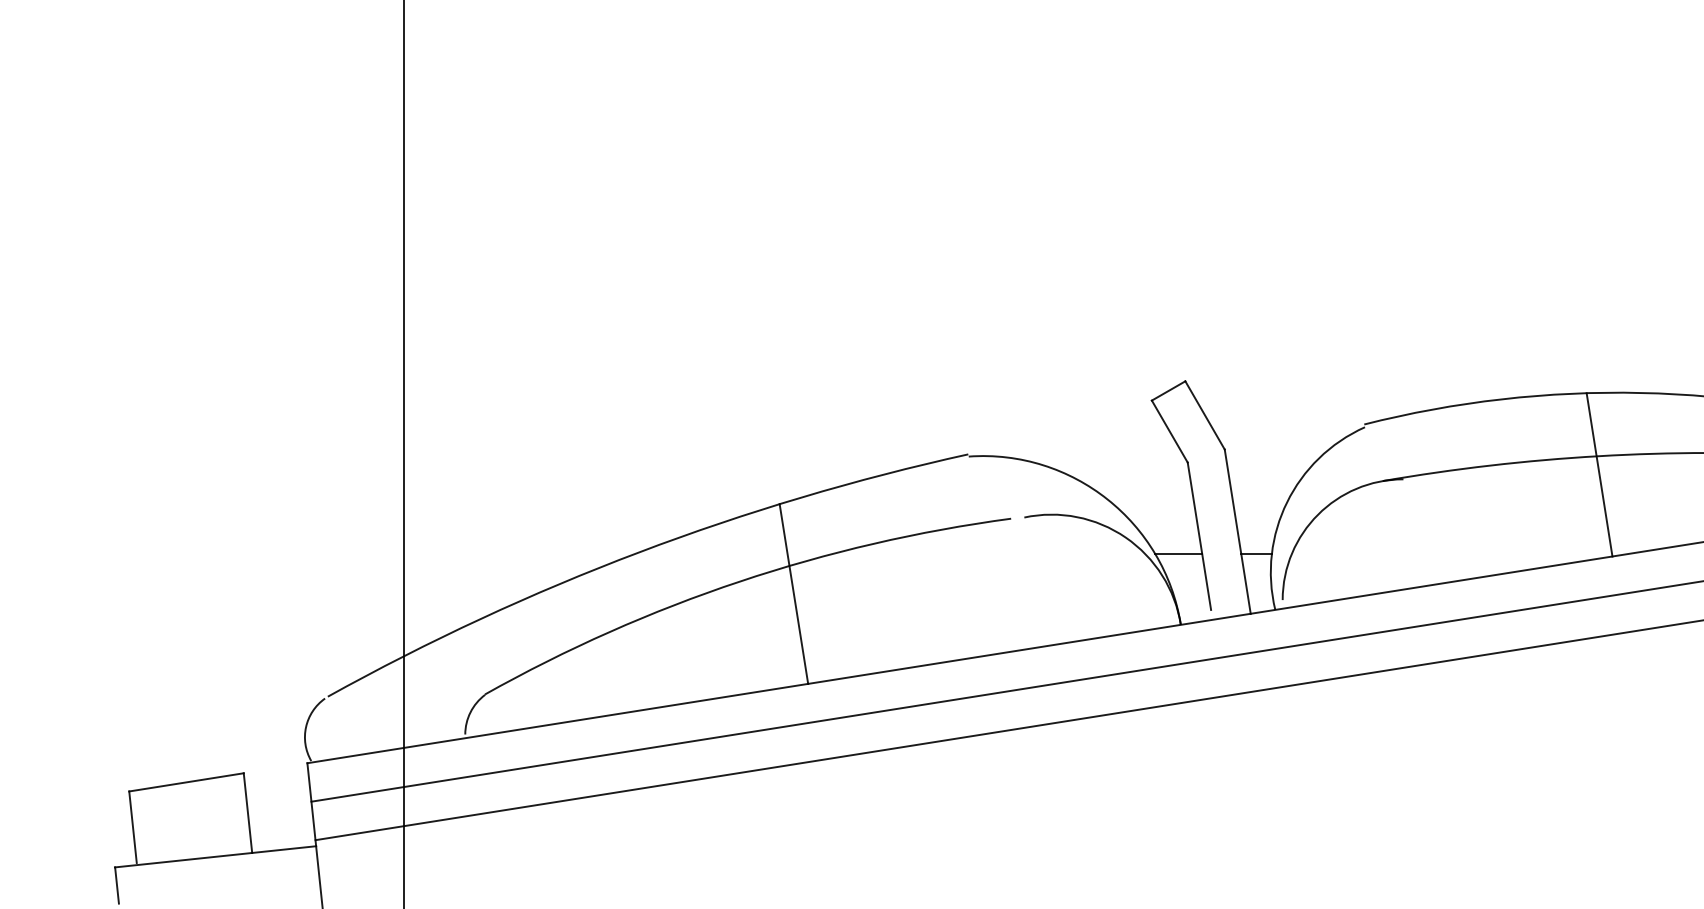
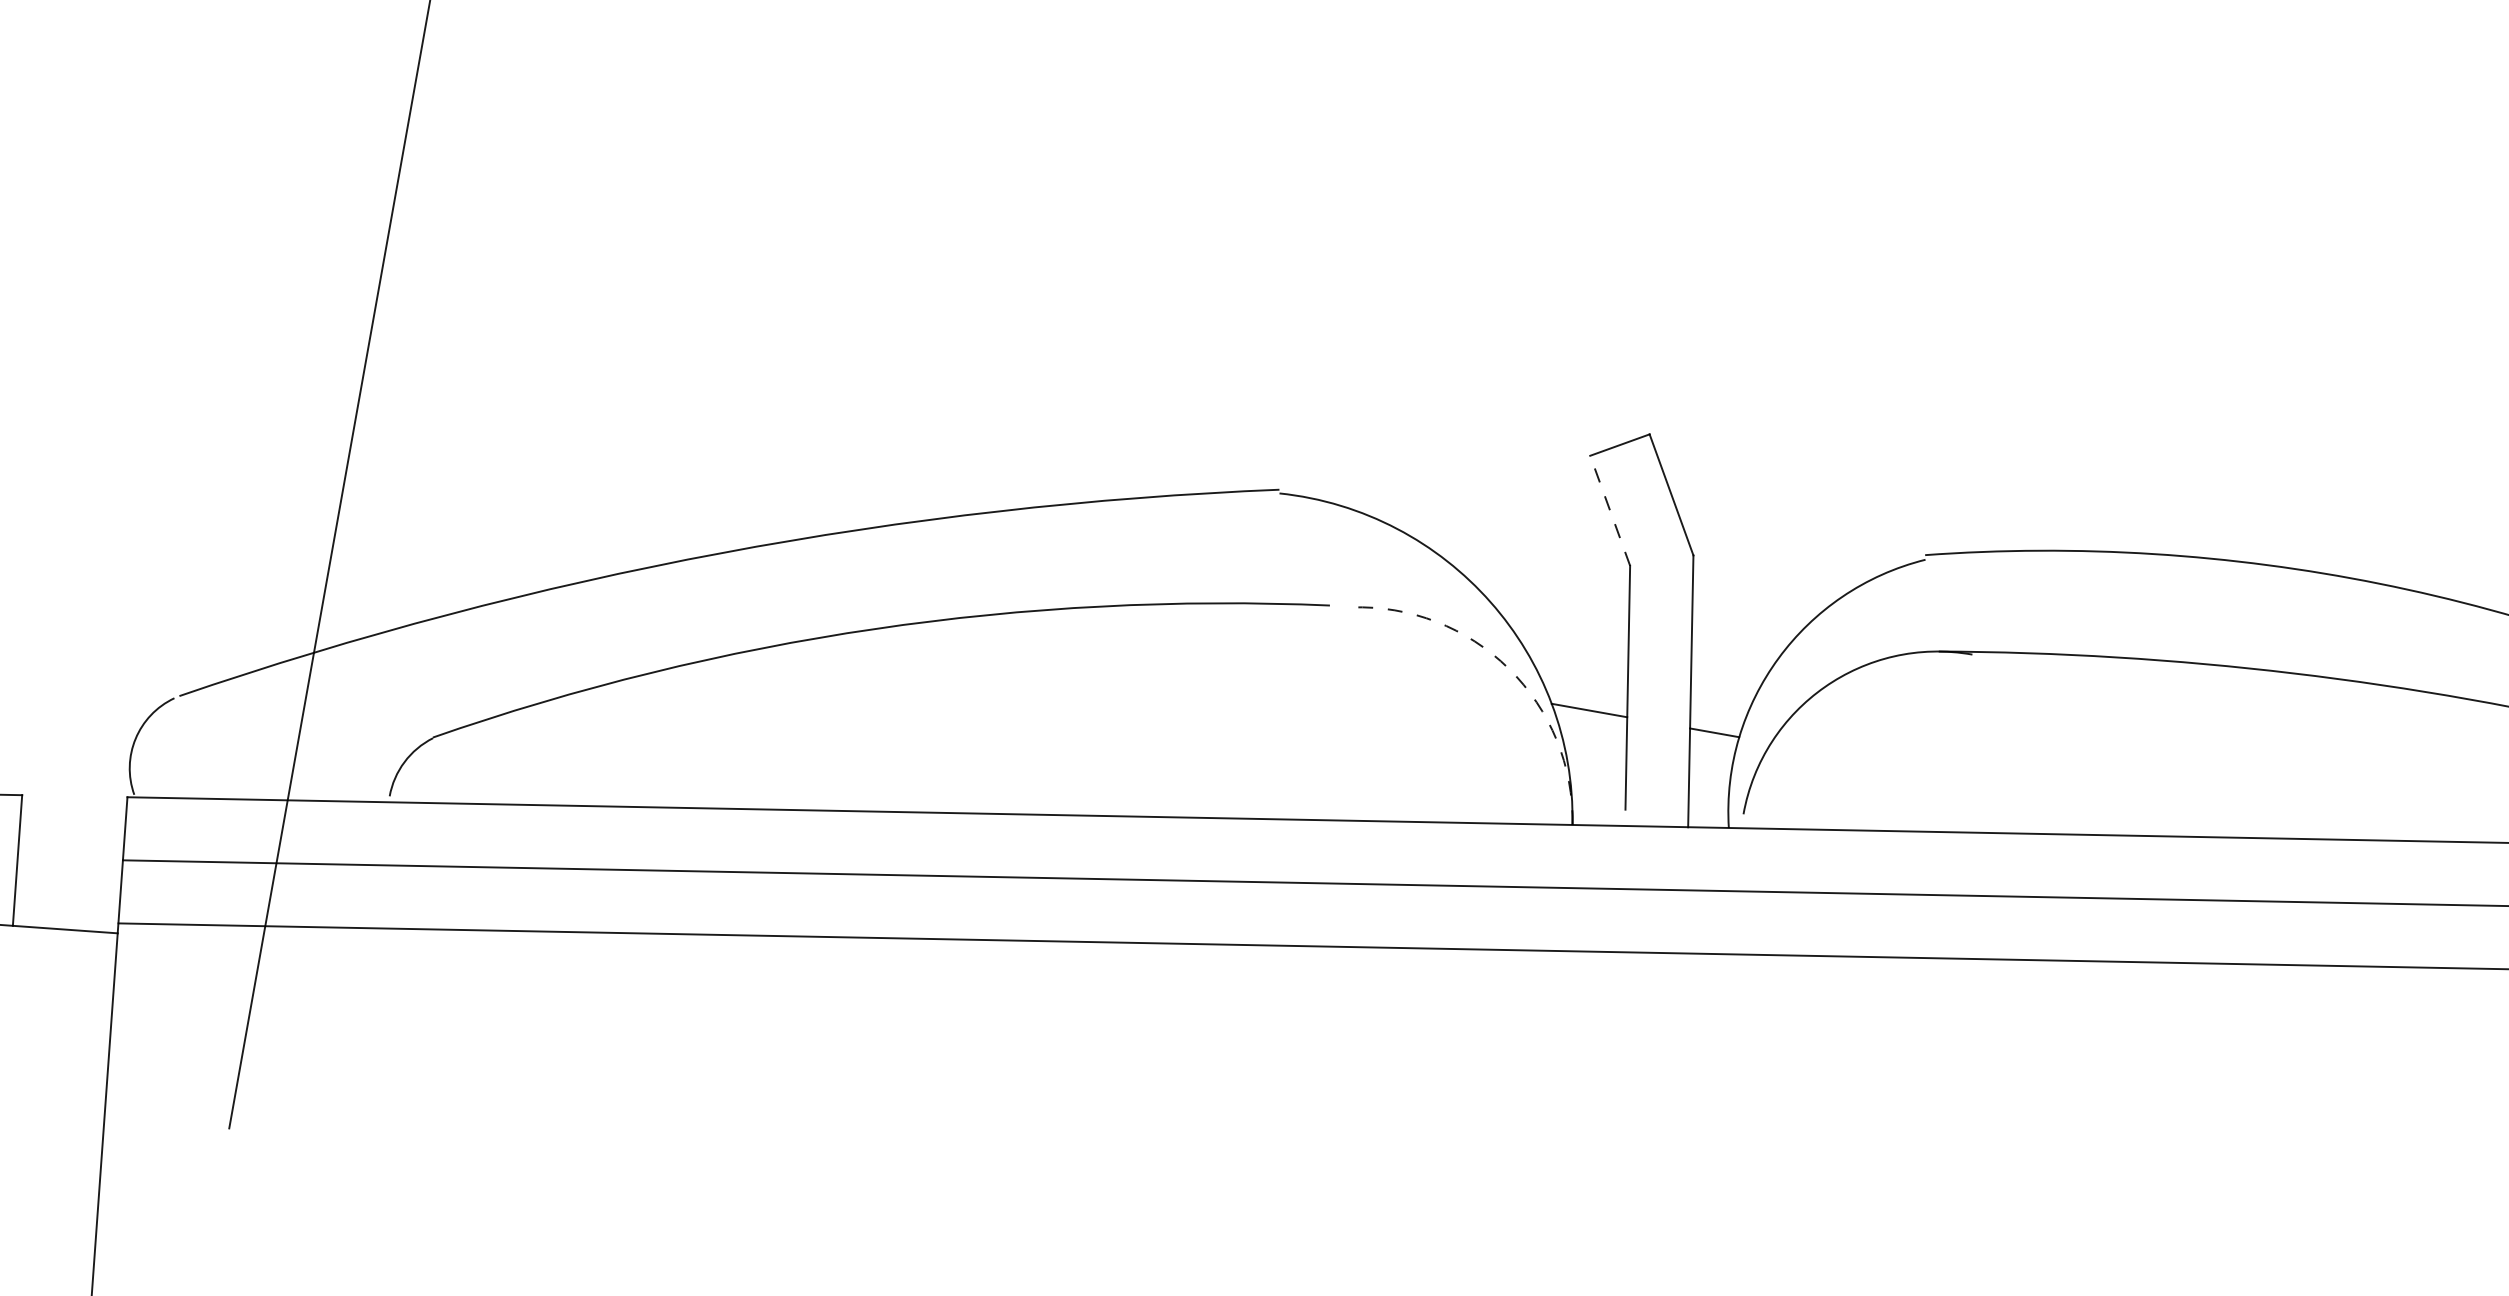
line: (1169, 431) -> (1609, 510), solid -> dashed
line: (1599, 474) -> (2289, 703), removed
arc: (1125, 537) -> (1508, 668), solid -> dashed
line: (793, 593) -> (958, 663), removed

